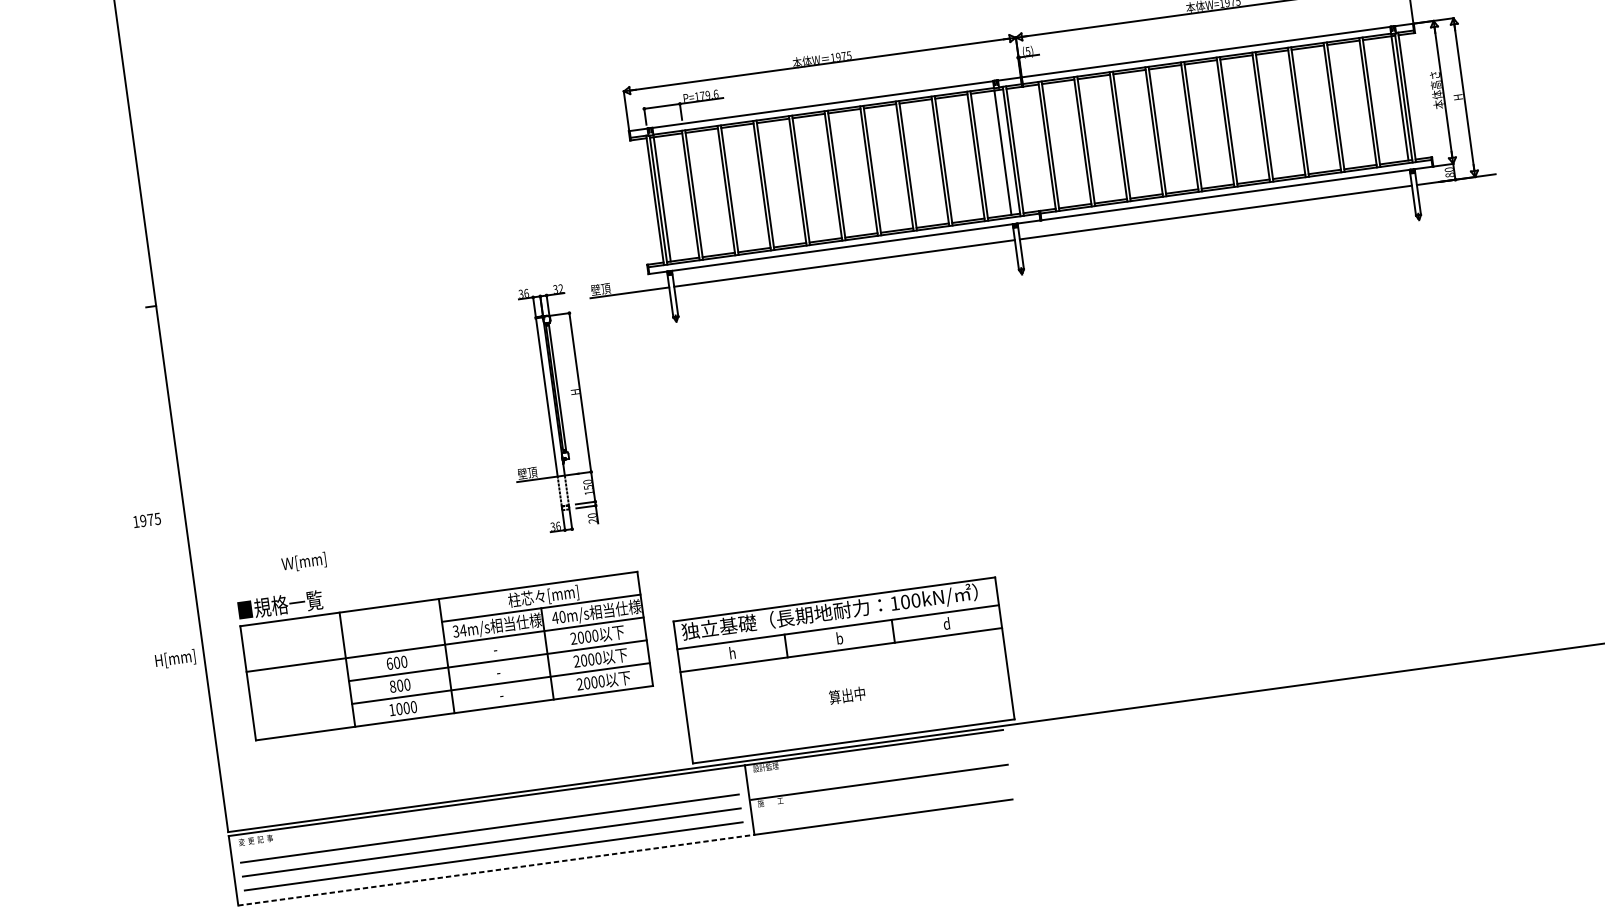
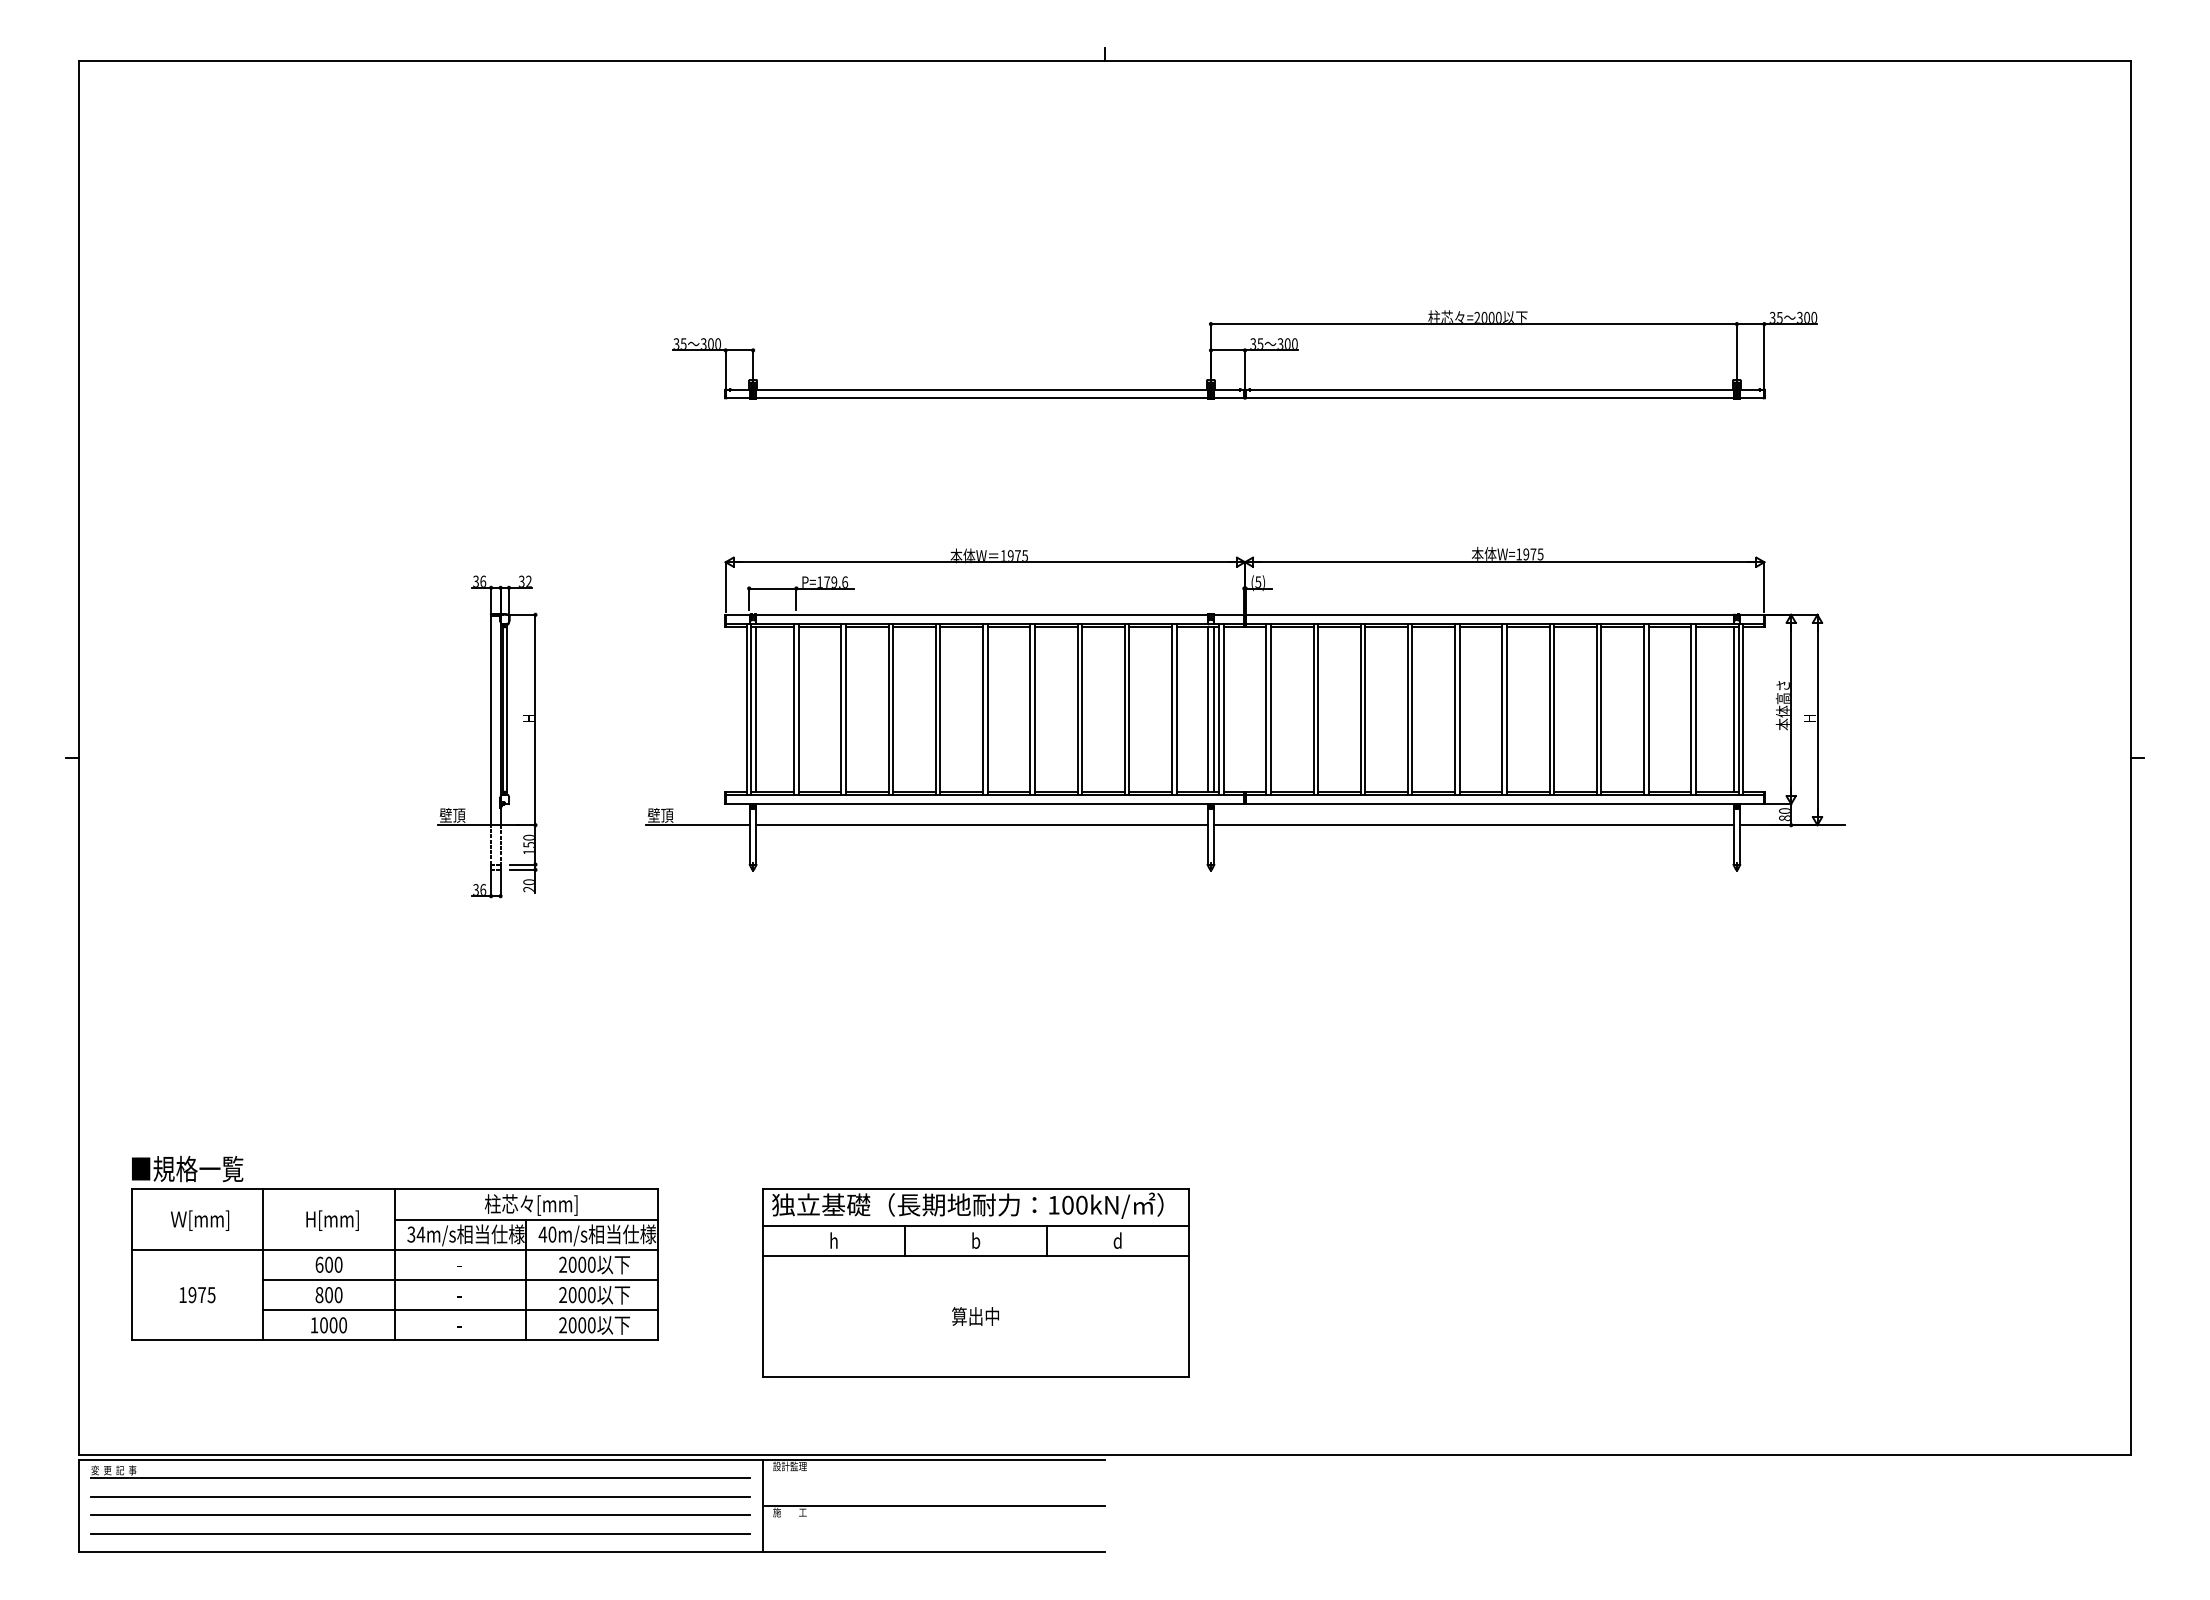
line: (1008, 152) -> (1214, 709), added
part: (545, 409) -> (487, 736), moved
text: (147, 520) -> (197, 1295), moved
text: (304, 562) -> (200, 1220), moved
text: (175, 659) -> (332, 1220), moved
part: (843, 669) -> (975, 1282), moved
line: (487, 814) -> (419, 1478), added
line: (496, 870) -> (421, 1552), dashed -> solid

